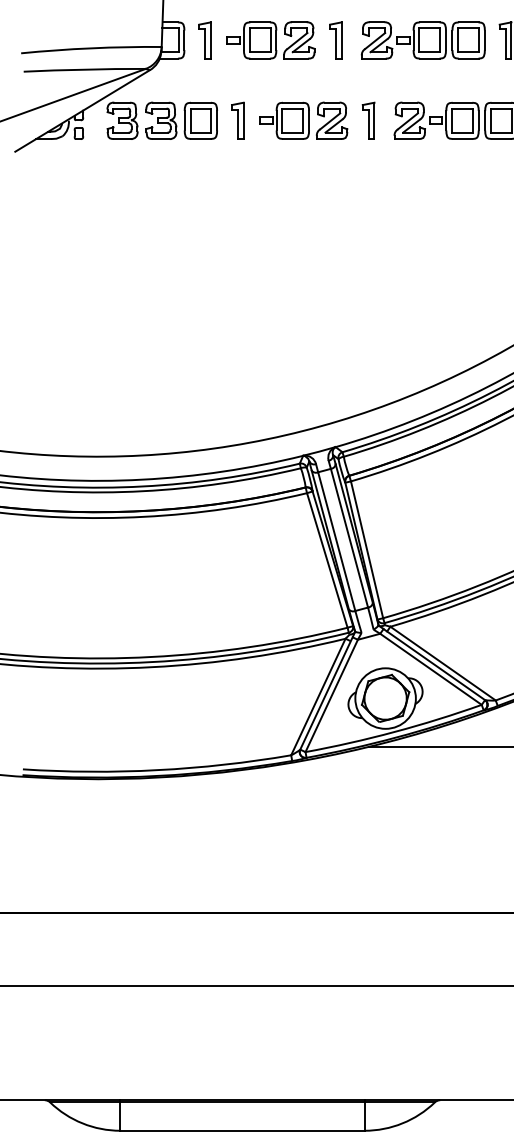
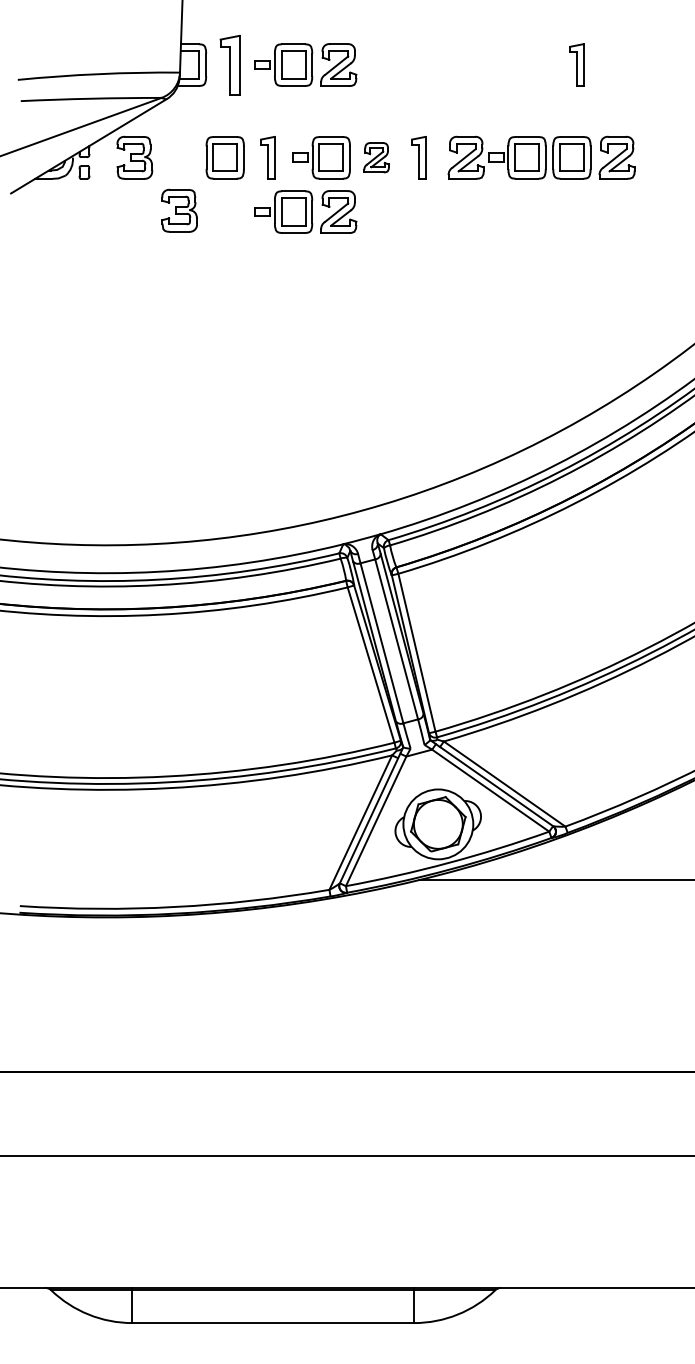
part: (204, 39) -> (229, 64), size x1.4
part: (335, 39) -> (380, 64), removed
part: (423, 39) -> (481, 64), removed
part: (161, 120) -> (179, 210), moved
part: (332, 120) -> (376, 157), size x0.7
part: (270, 167) -> (305, 211), added

